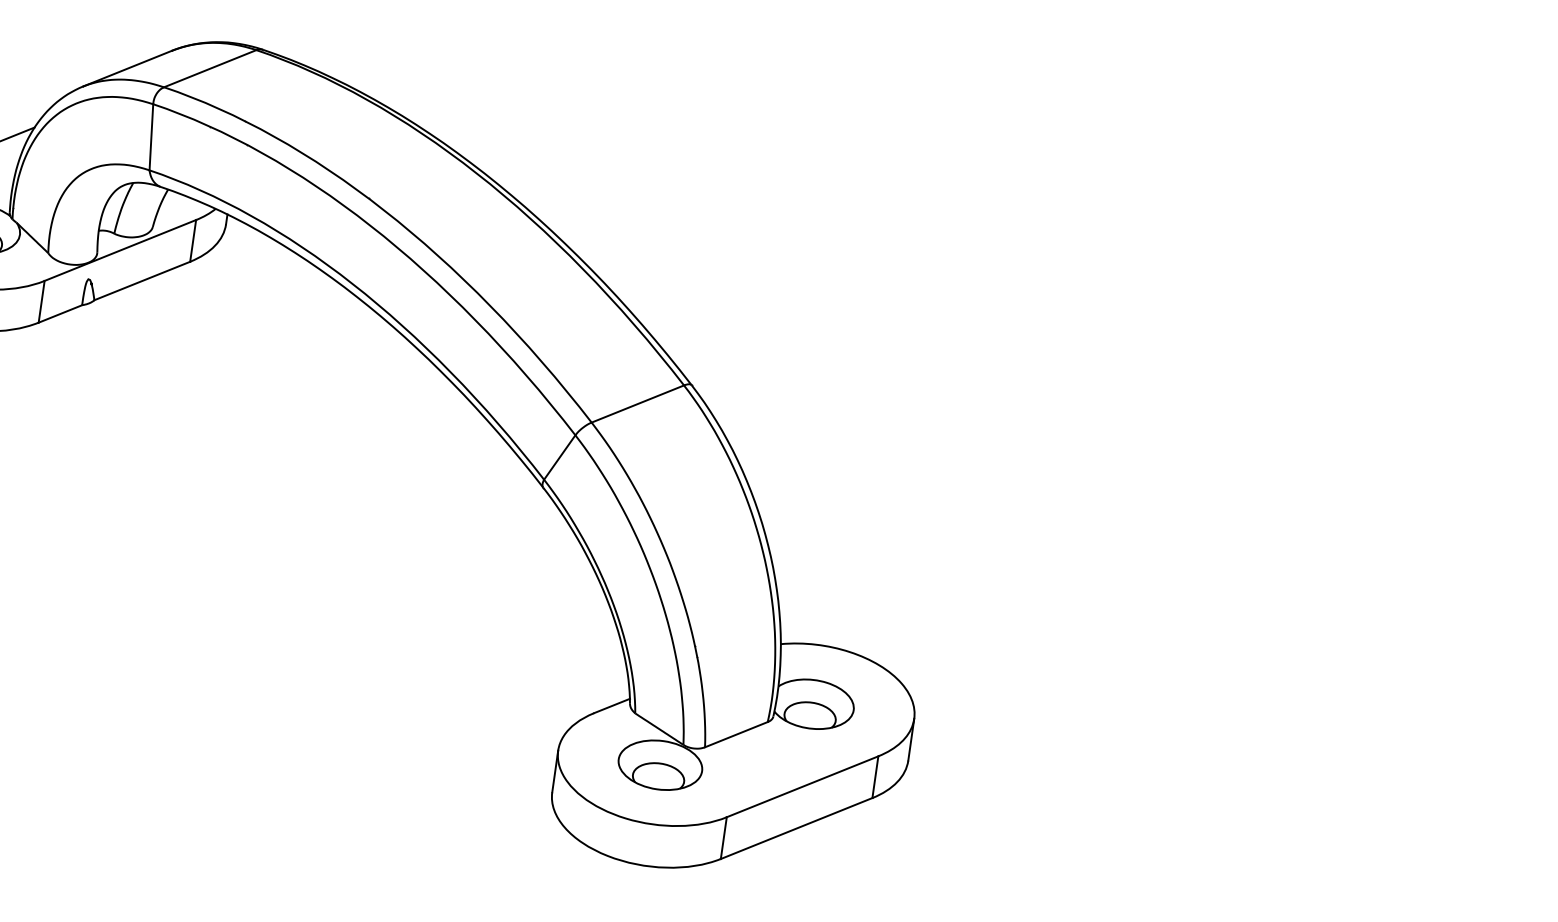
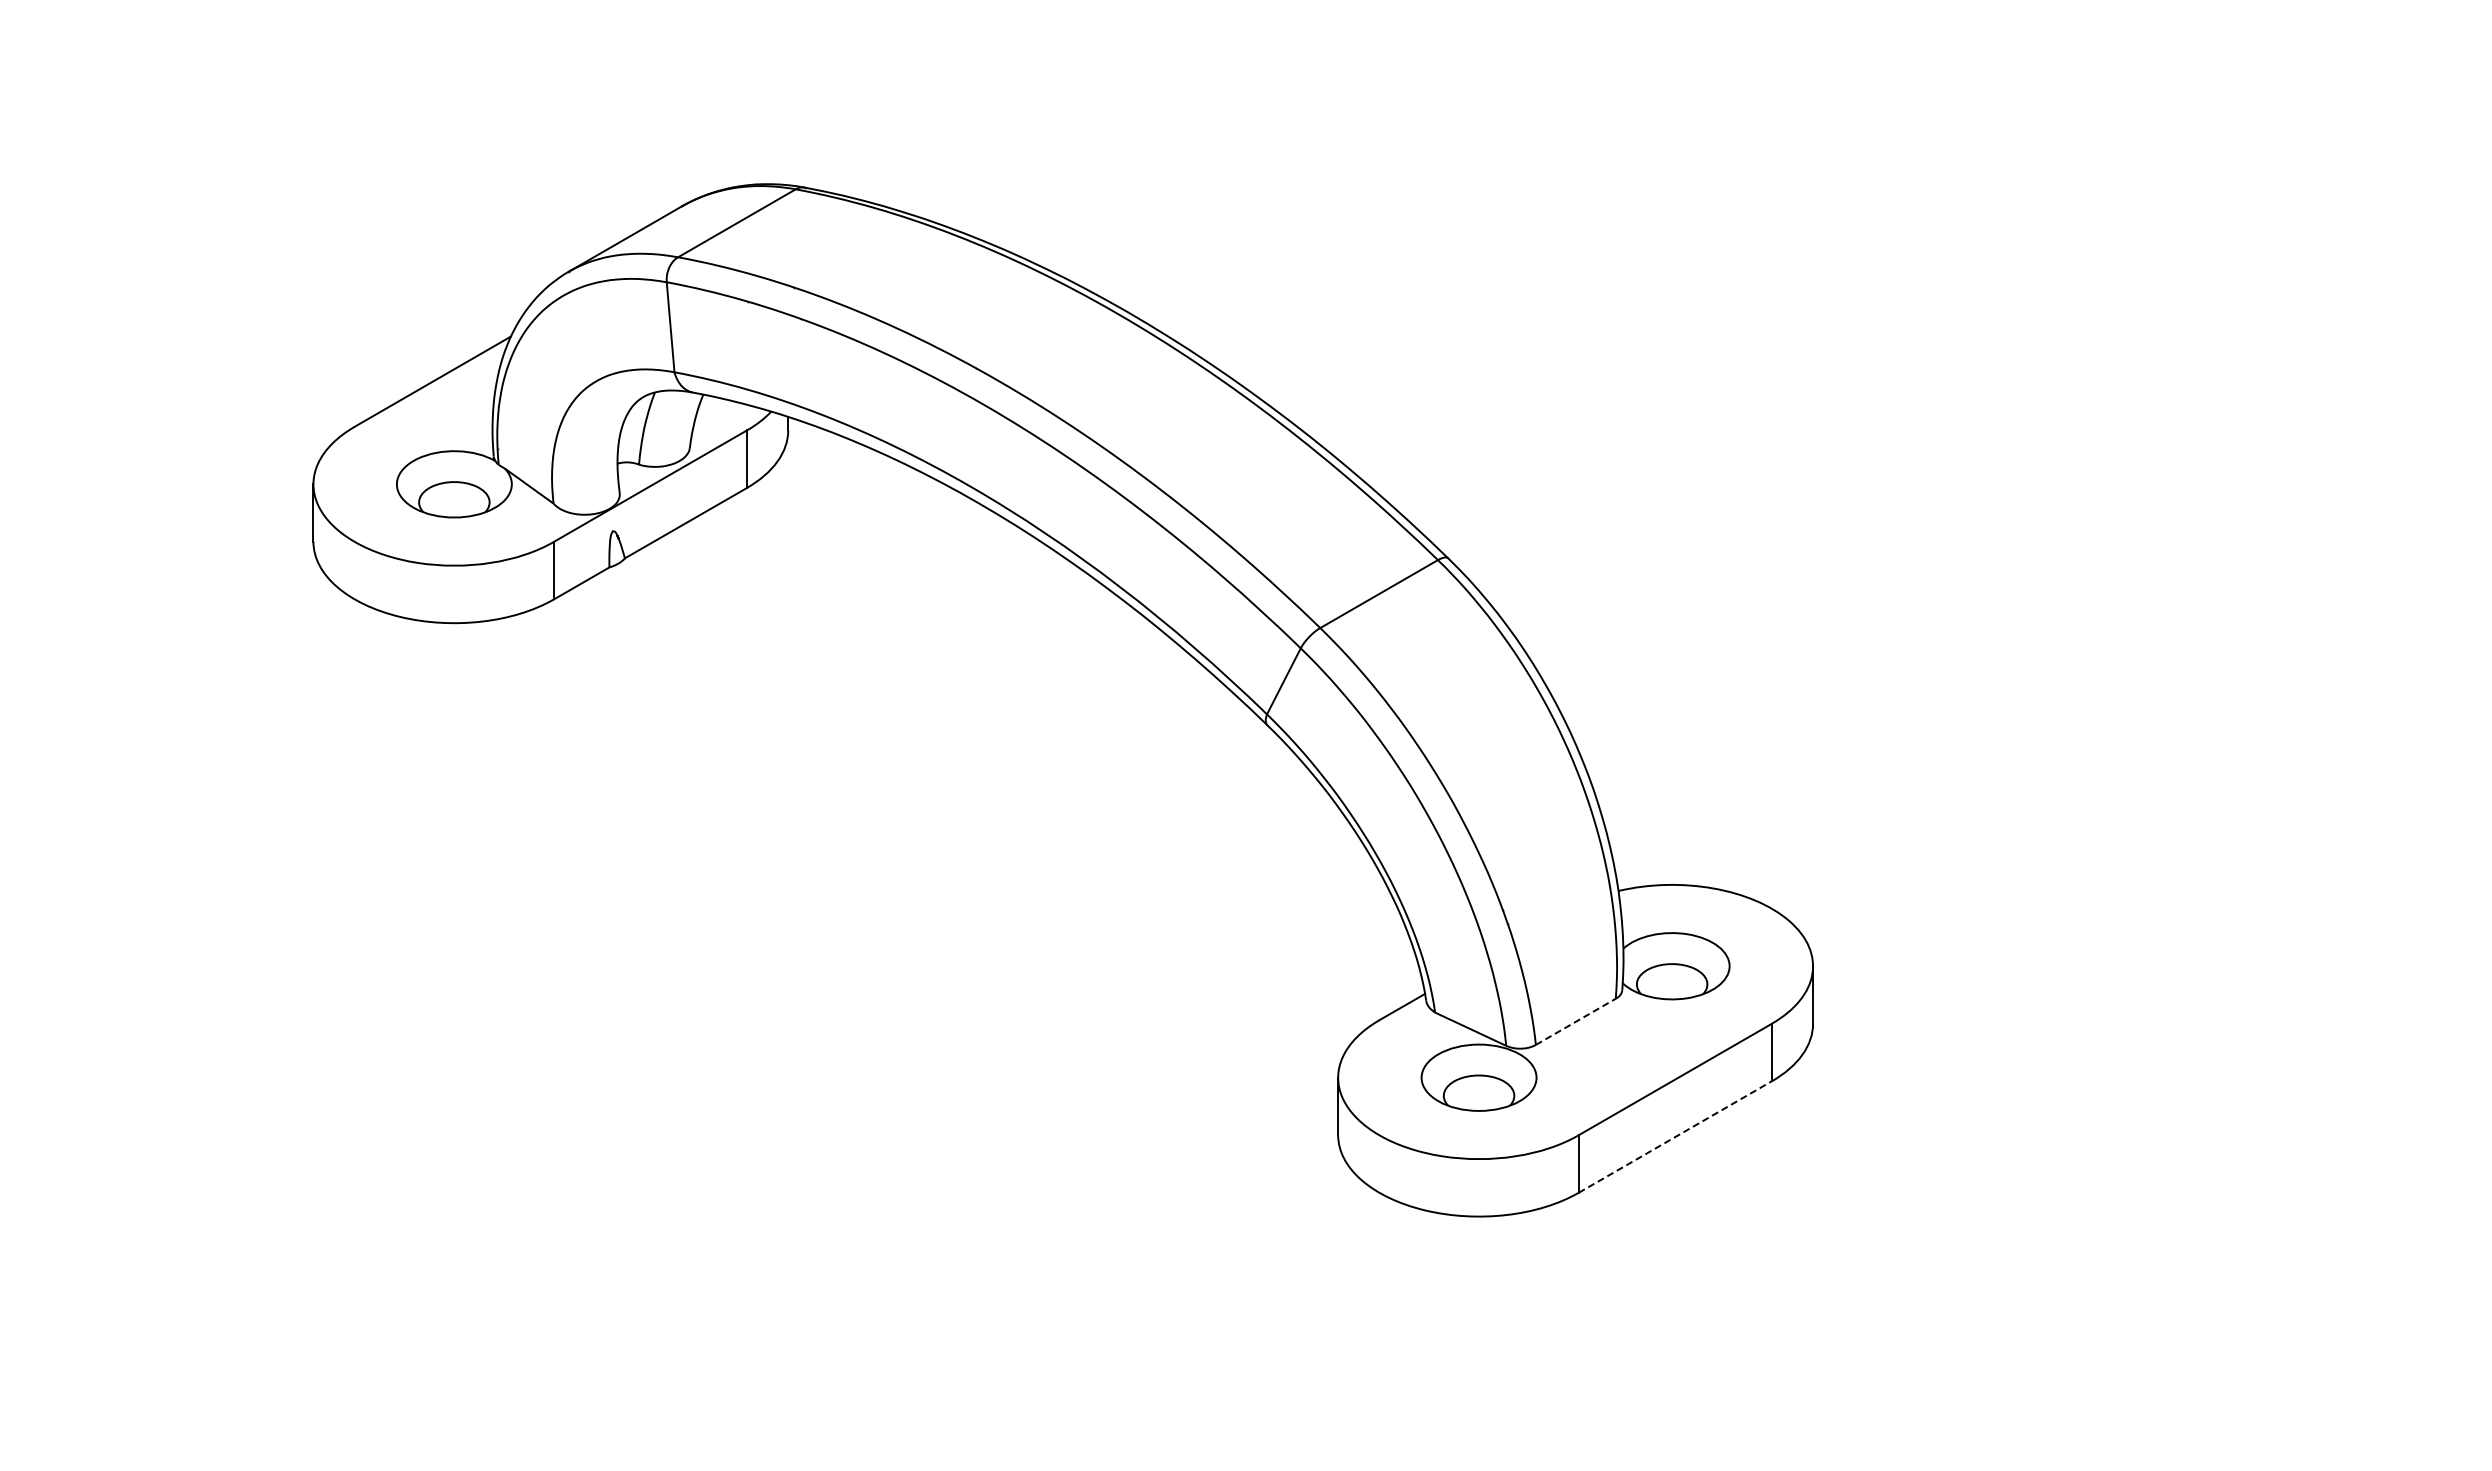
line: (736, 734) -> (1576, 1021), solid -> dashed
line: (796, 828) -> (1675, 1136), solid -> dashed

